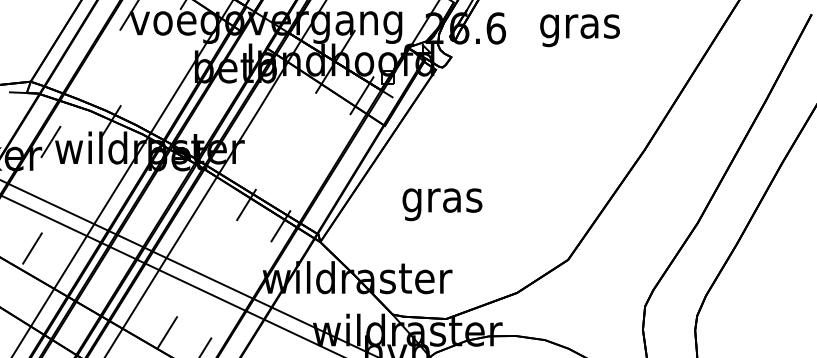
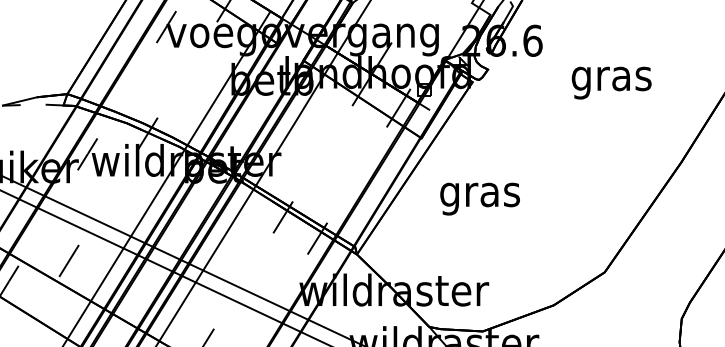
text: (579, 30) -> (611, 82), moved
text: (442, 204) -> (480, 198), moved

